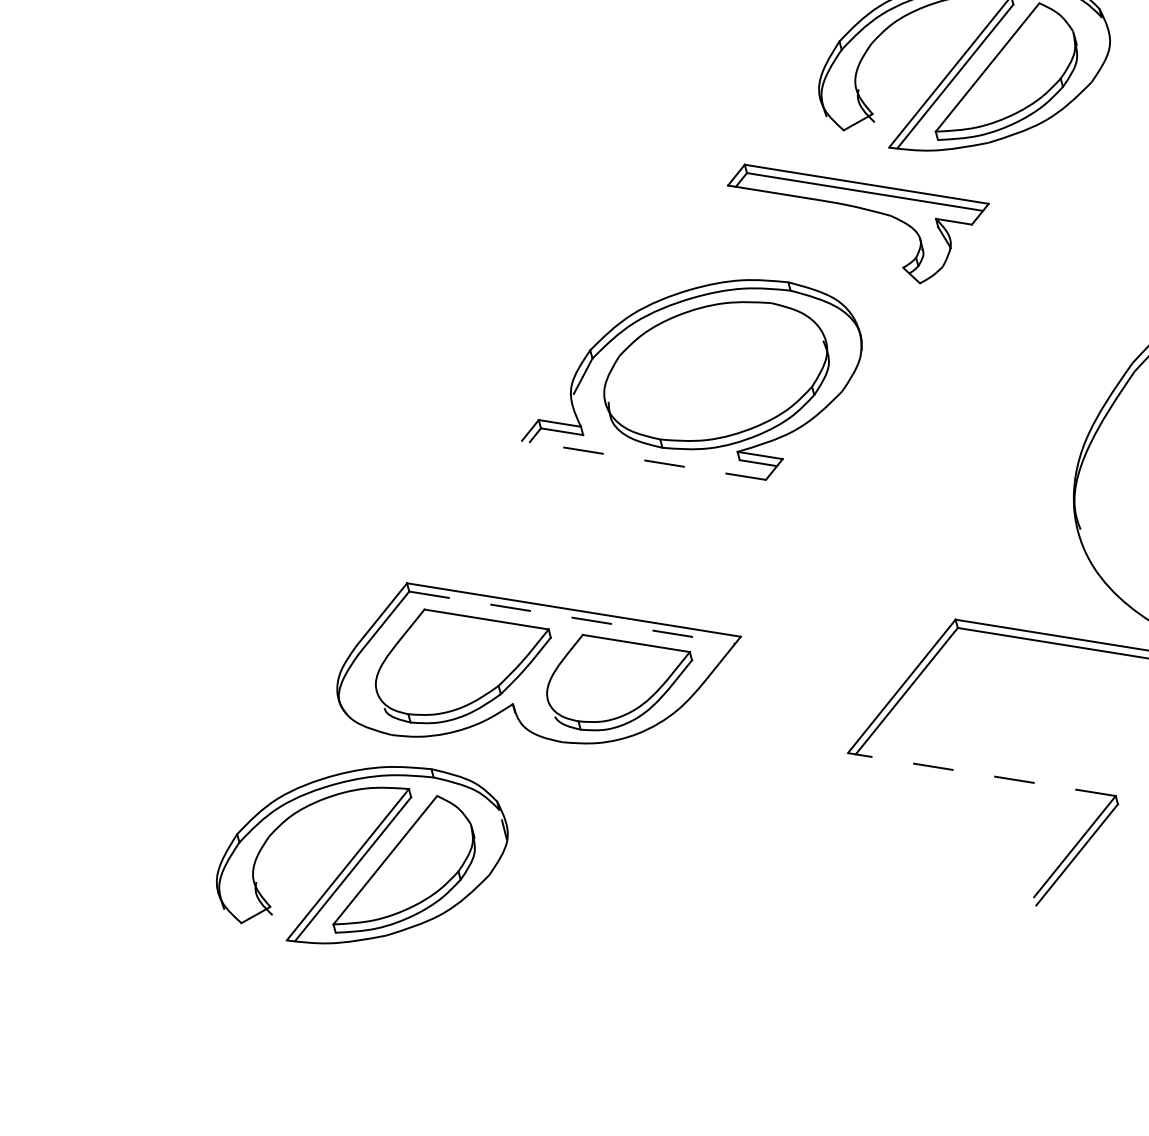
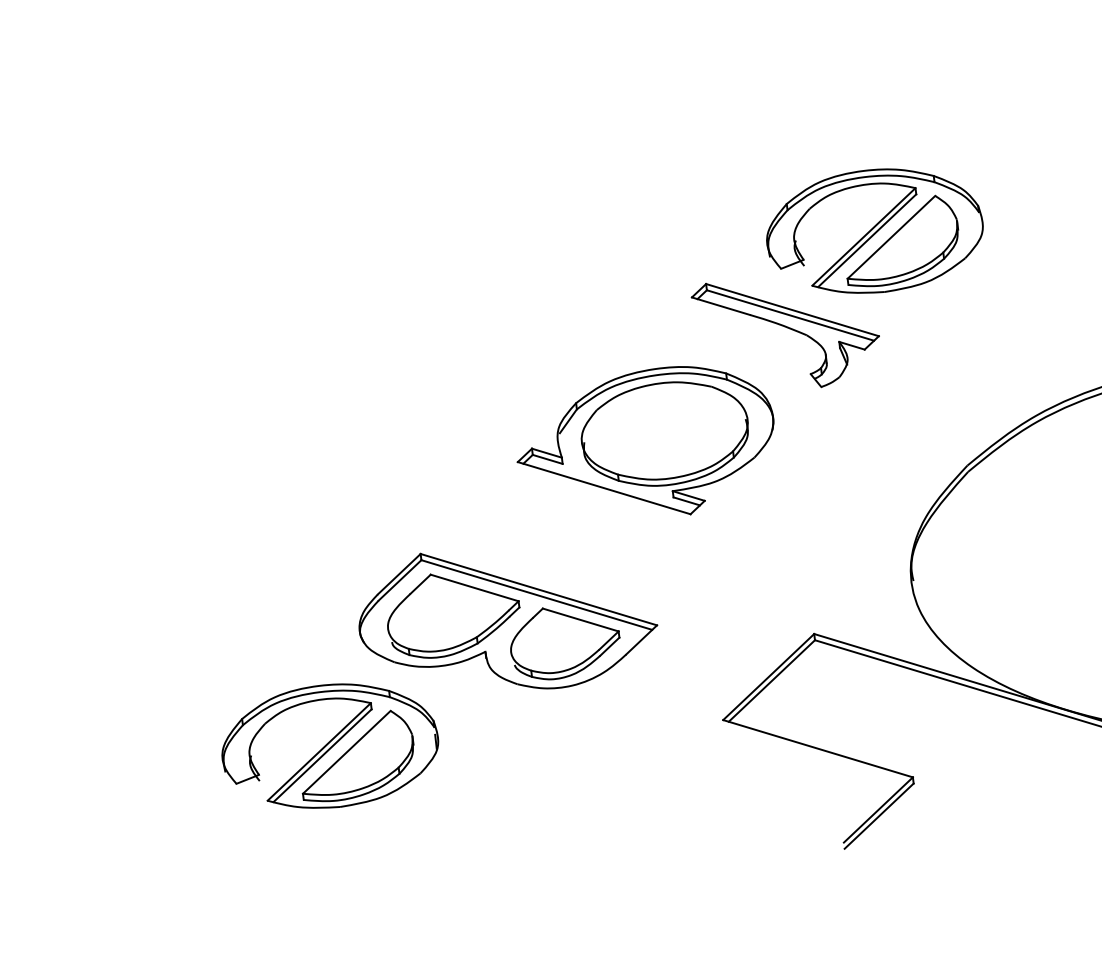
line: (643, 460) -> (603, 488), dashed -> solid
line: (571, 618) -> (536, 595), dashed -> solid
line: (981, 774) -> (817, 748), dashed -> solid
part: (361, 853) -> (330, 745), moved

